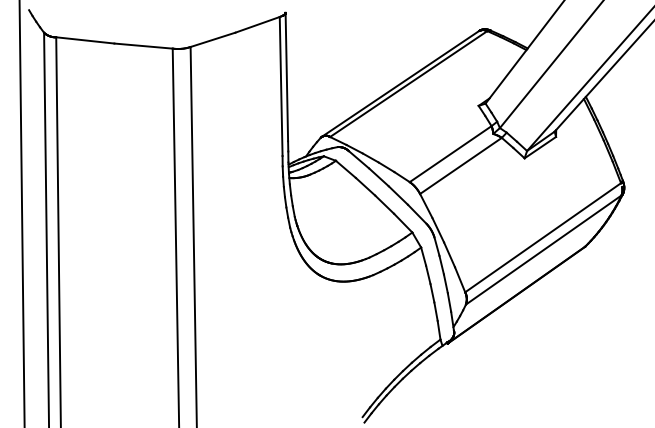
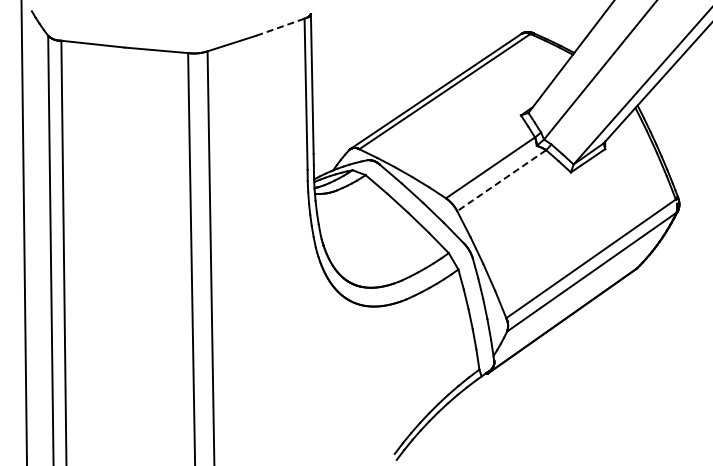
line: (257, 25) -> (280, 27), solid -> dashed
line: (460, 165) -> (501, 180), solid -> dashed

